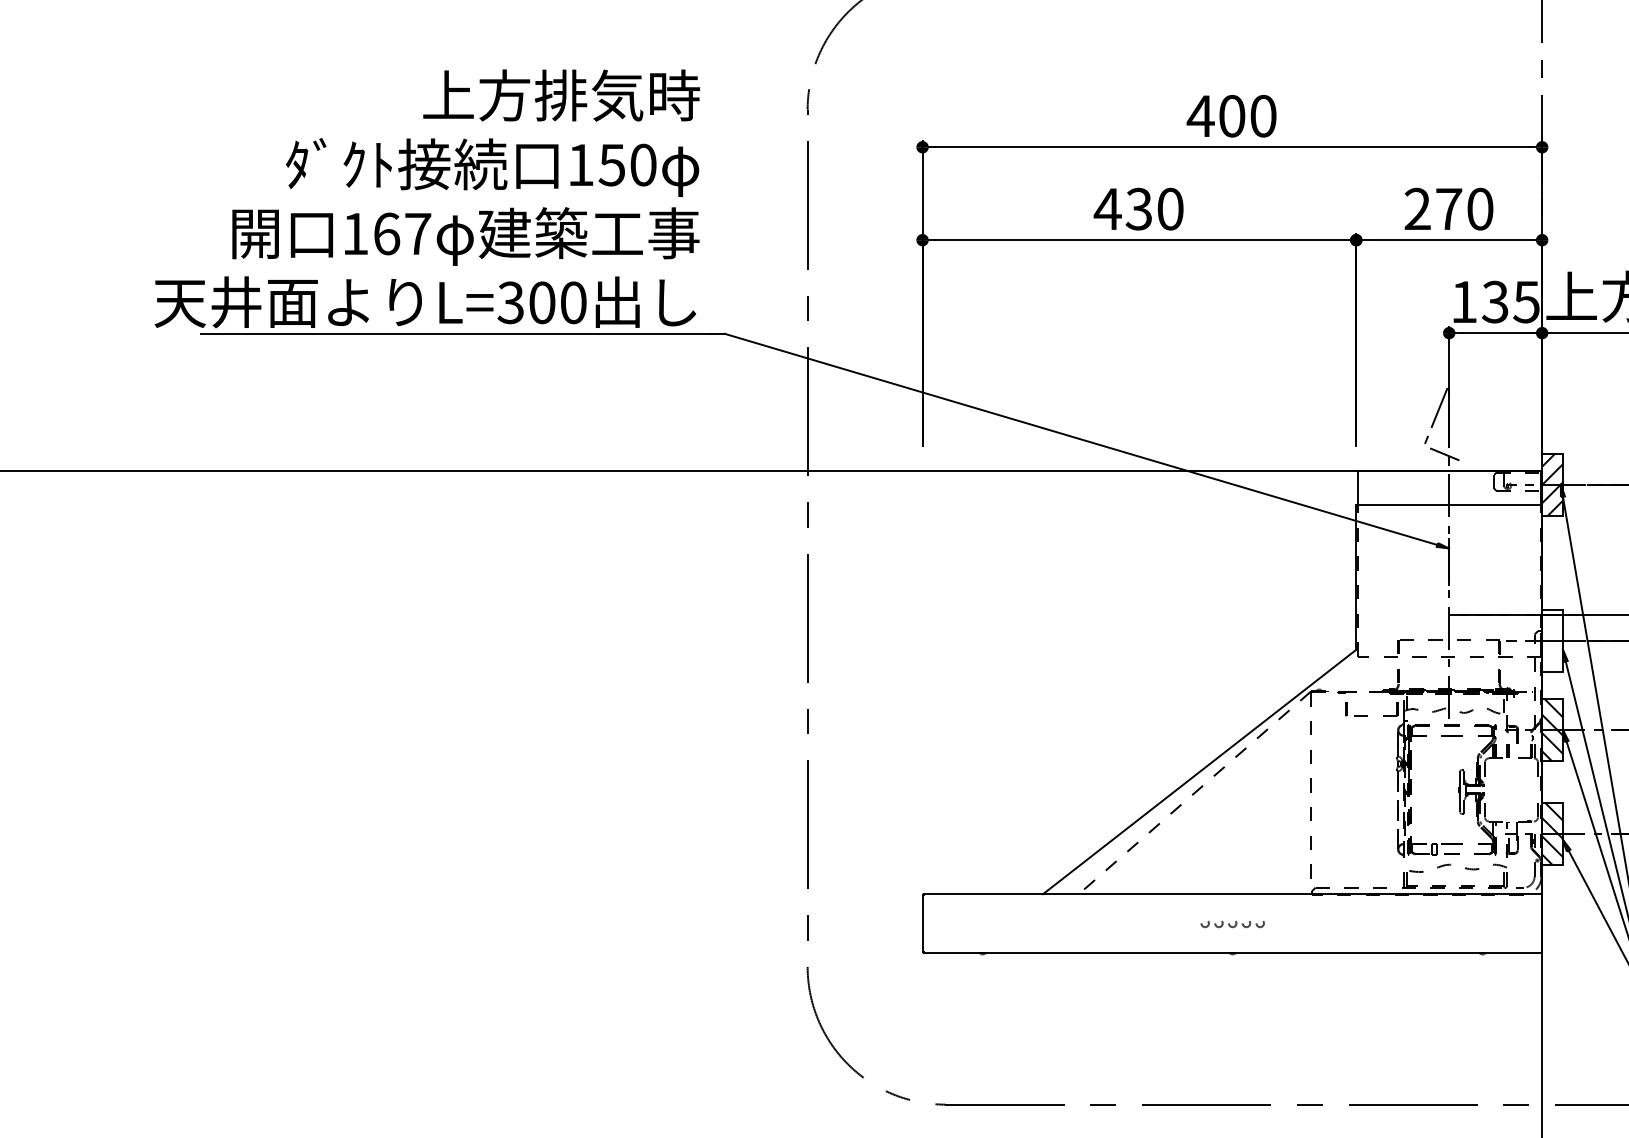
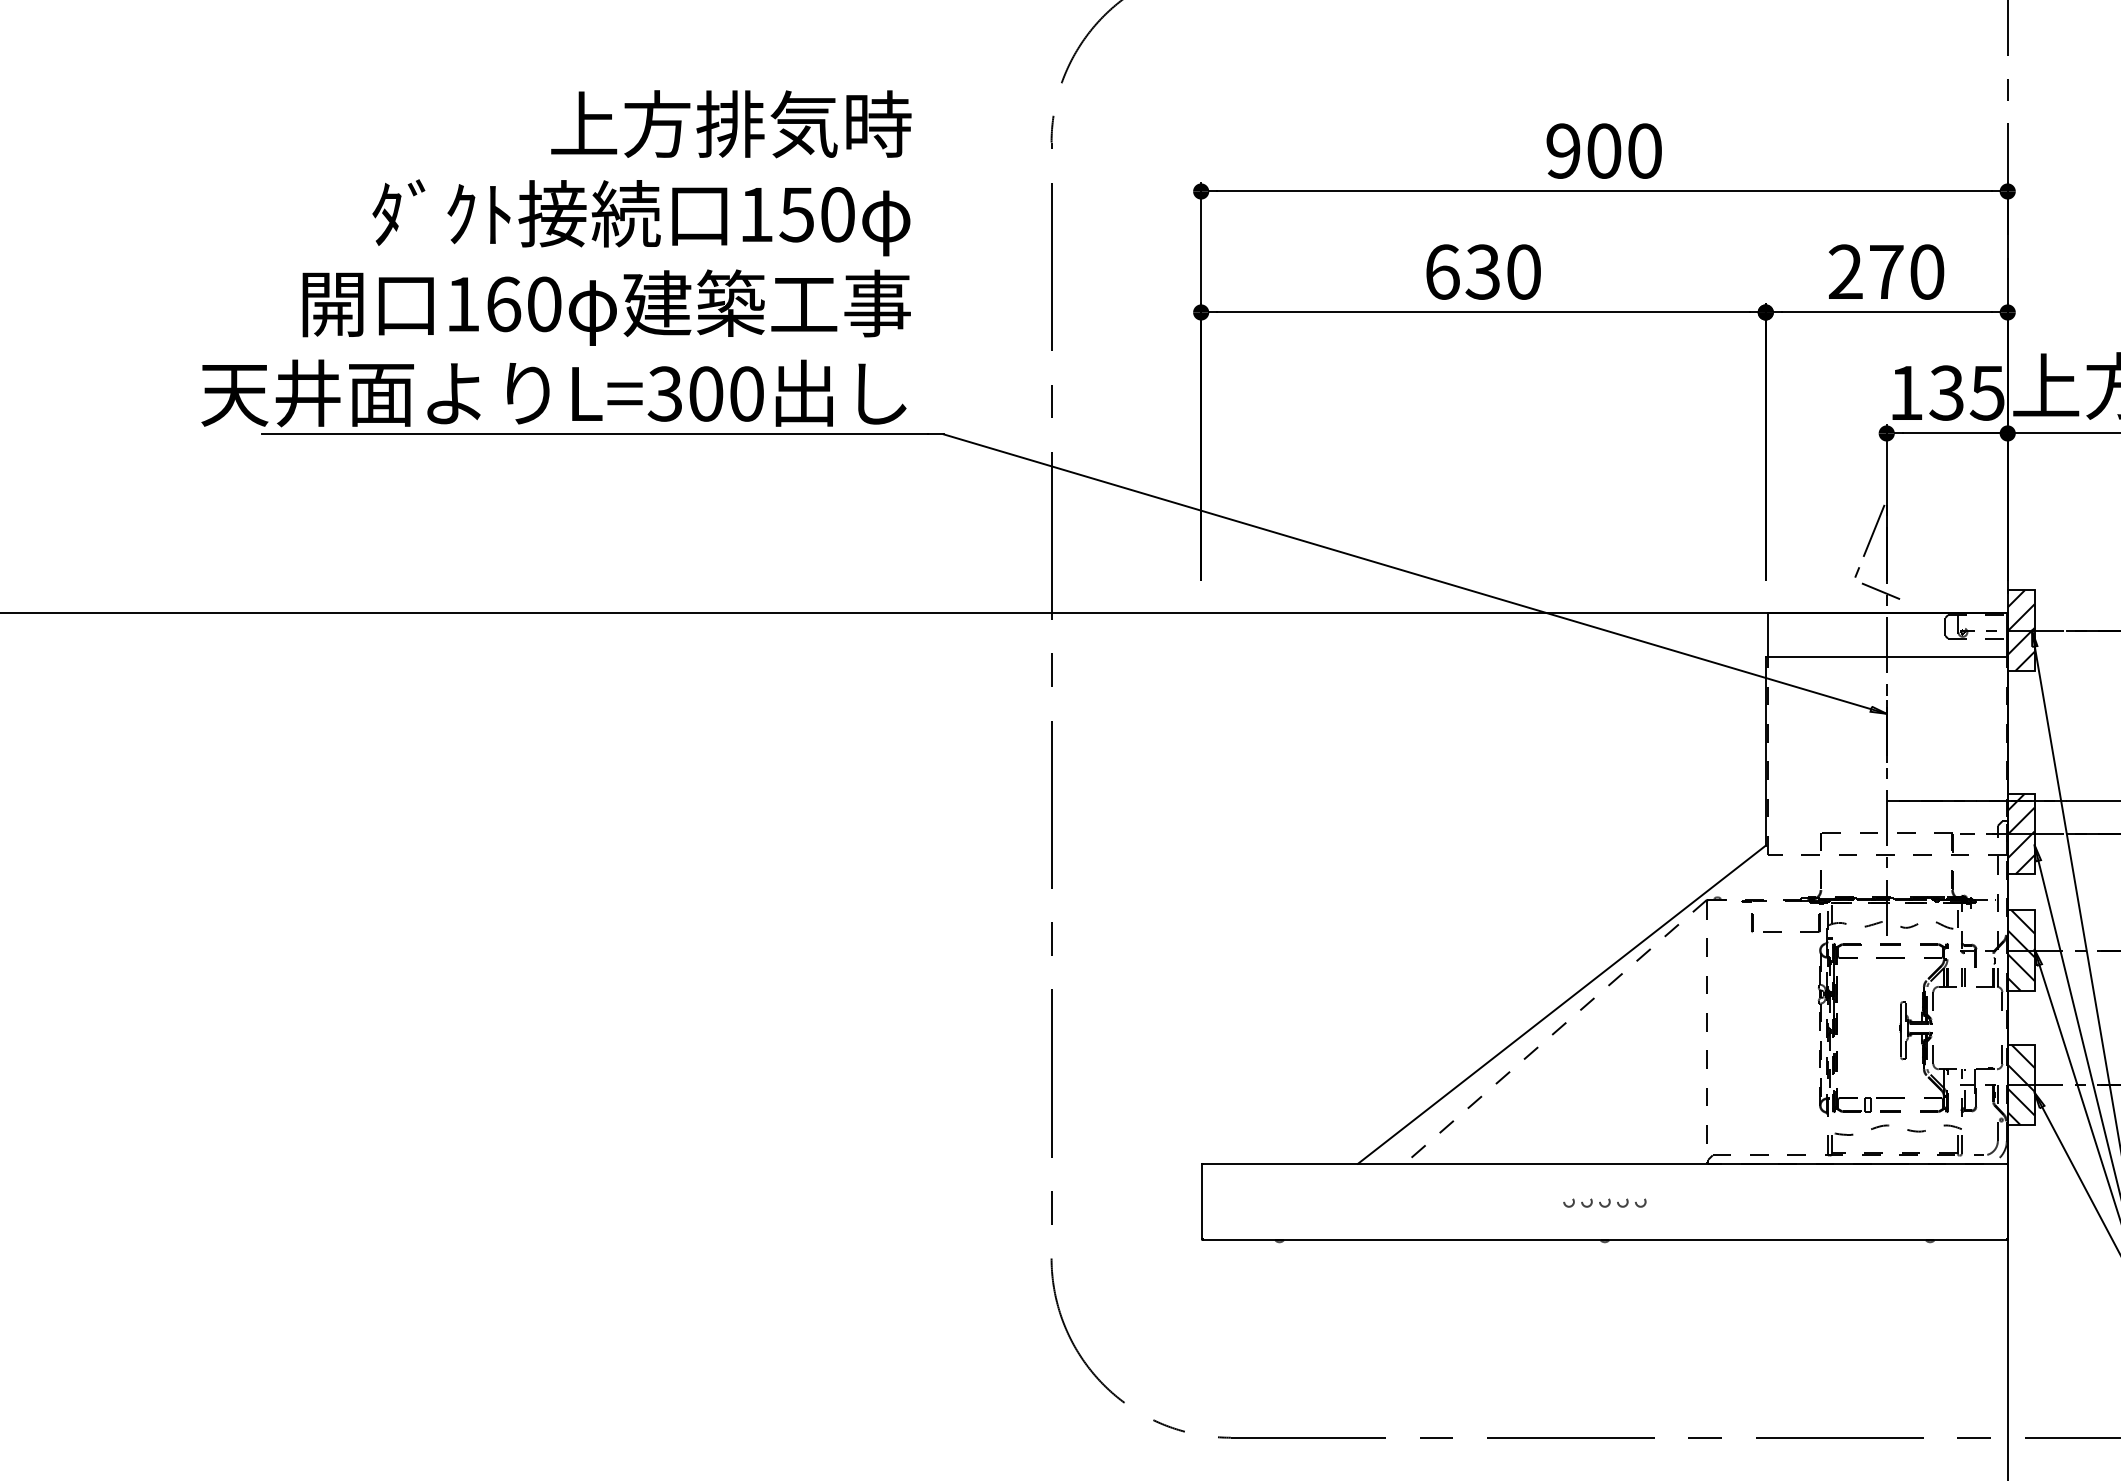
text: (1200, 115) -> (1562, 150), 400 -> 900
text: (1107, 208) -> (1441, 271), 430 -> 630
text: (418, 234) -> (544, 304), 167 -> 160
hatch: (1551, 640) -> (2020, 833), added

